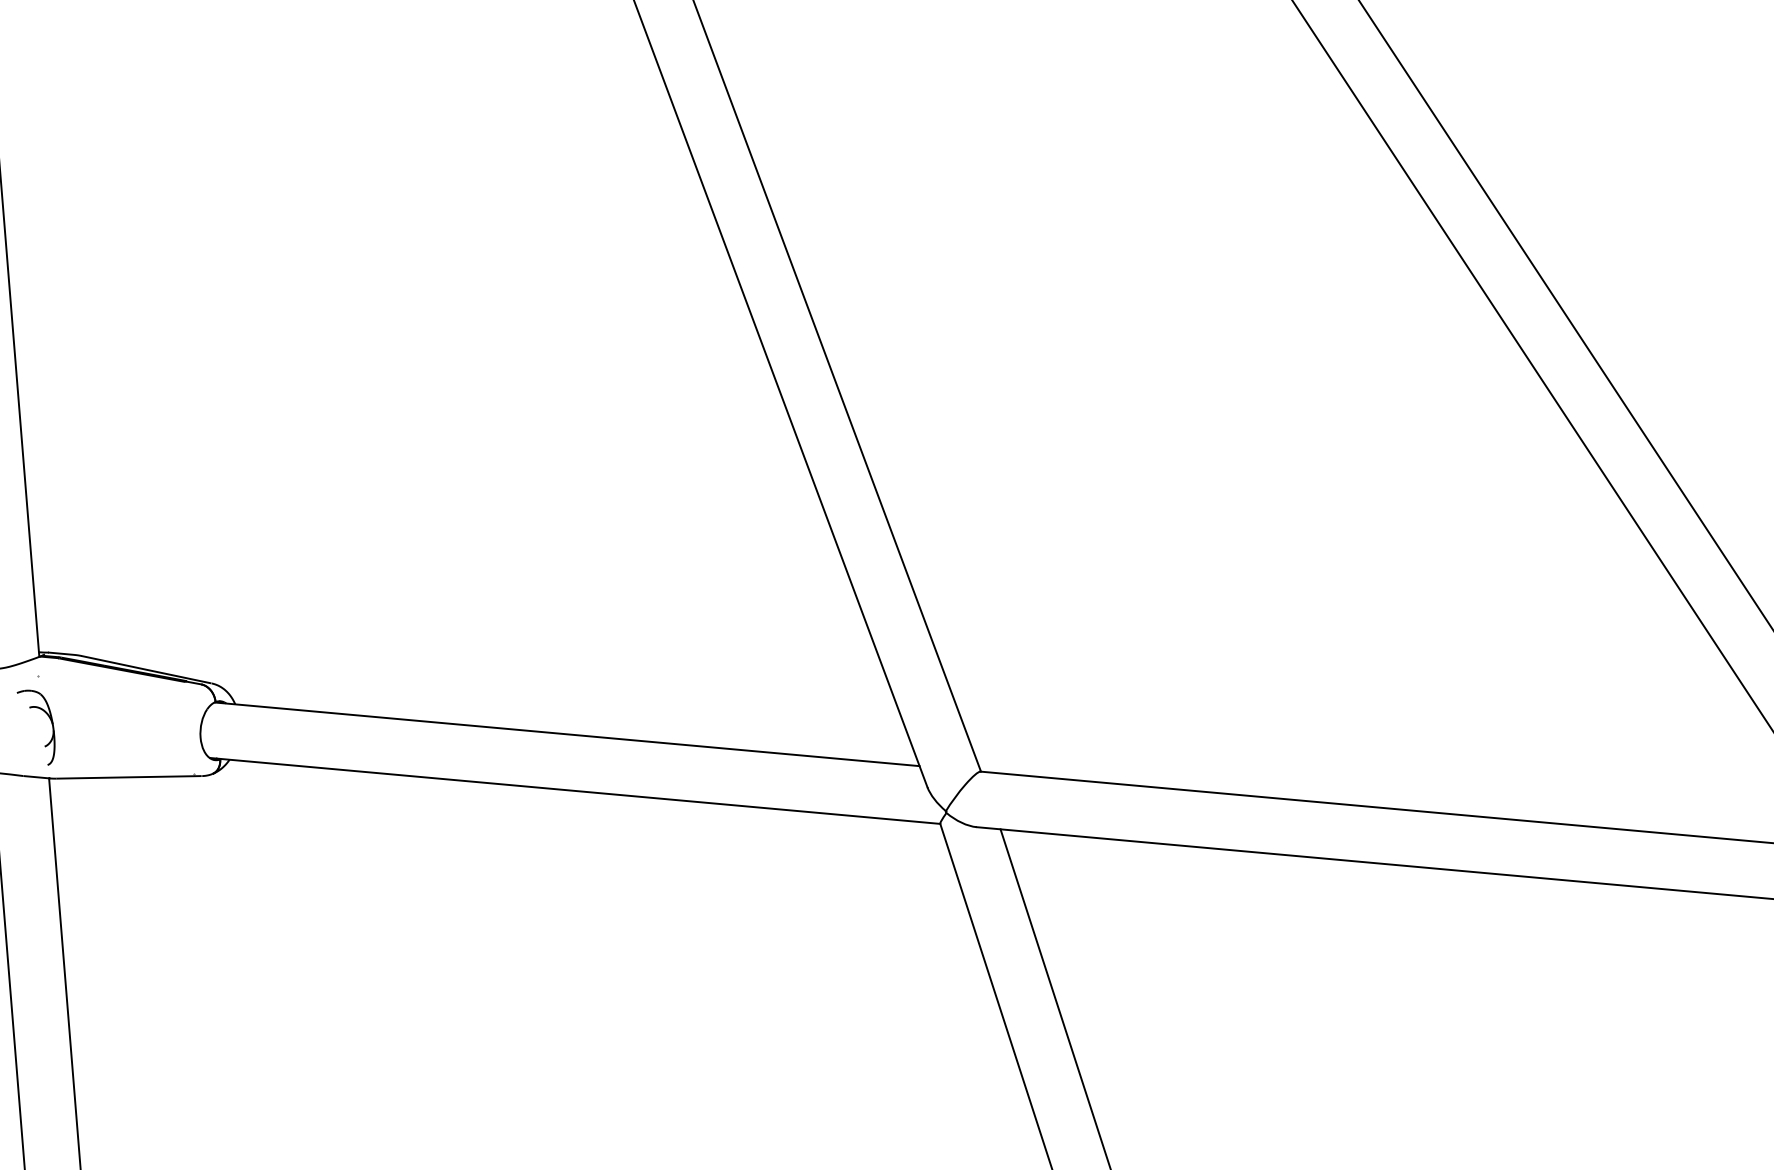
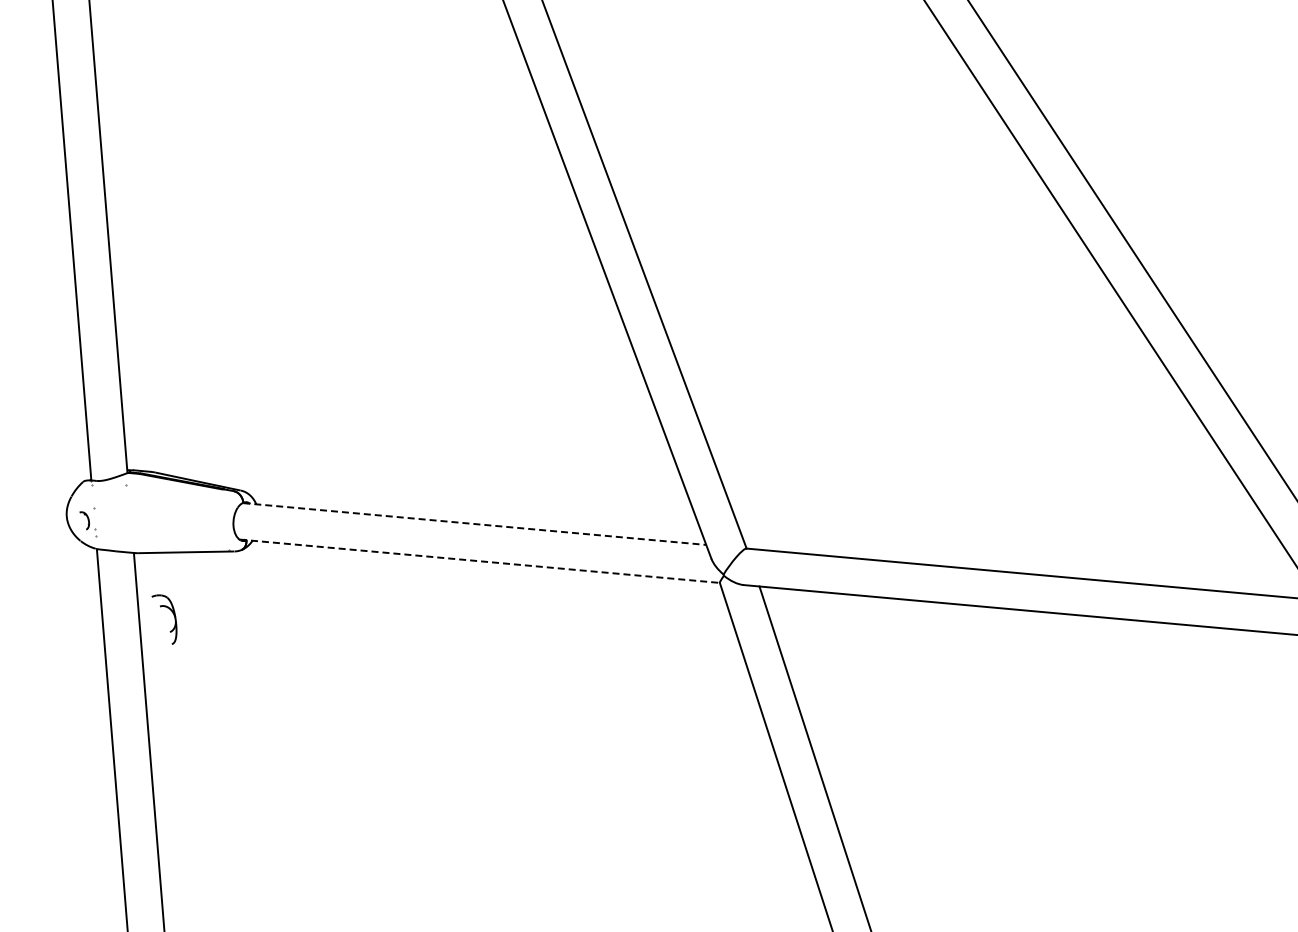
part: (49, 721) -> (173, 615), moved
line: (568, 735) -> (475, 524), solid -> dashed
line: (574, 791) -> (479, 561), solid -> dashed

